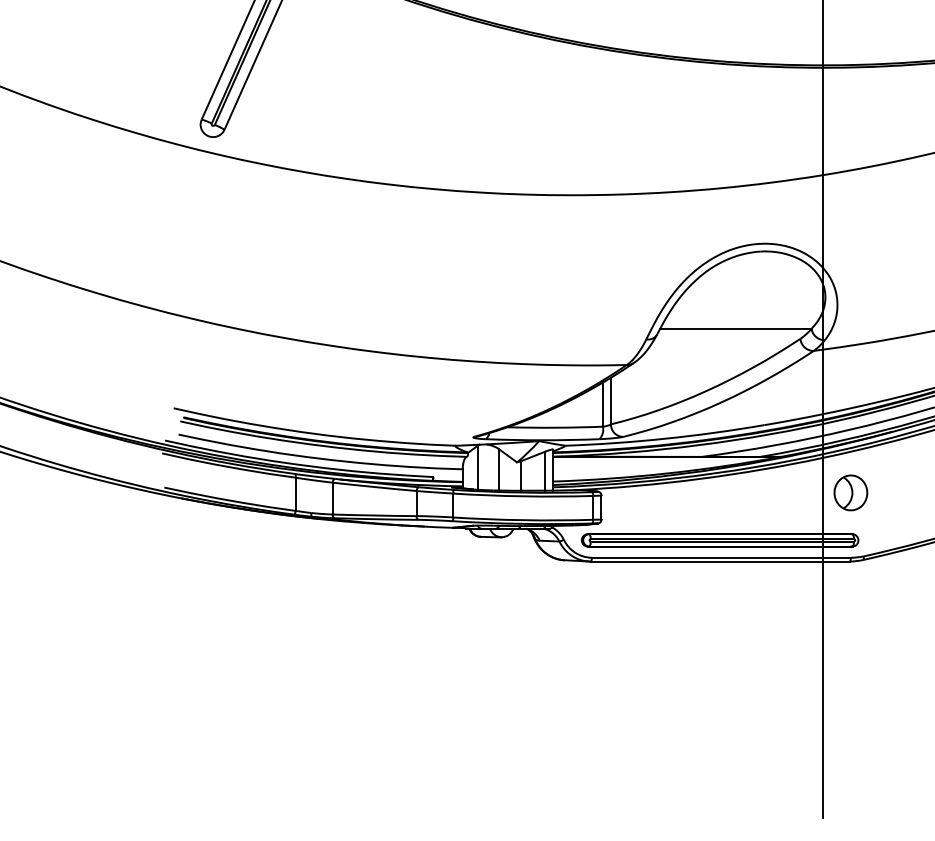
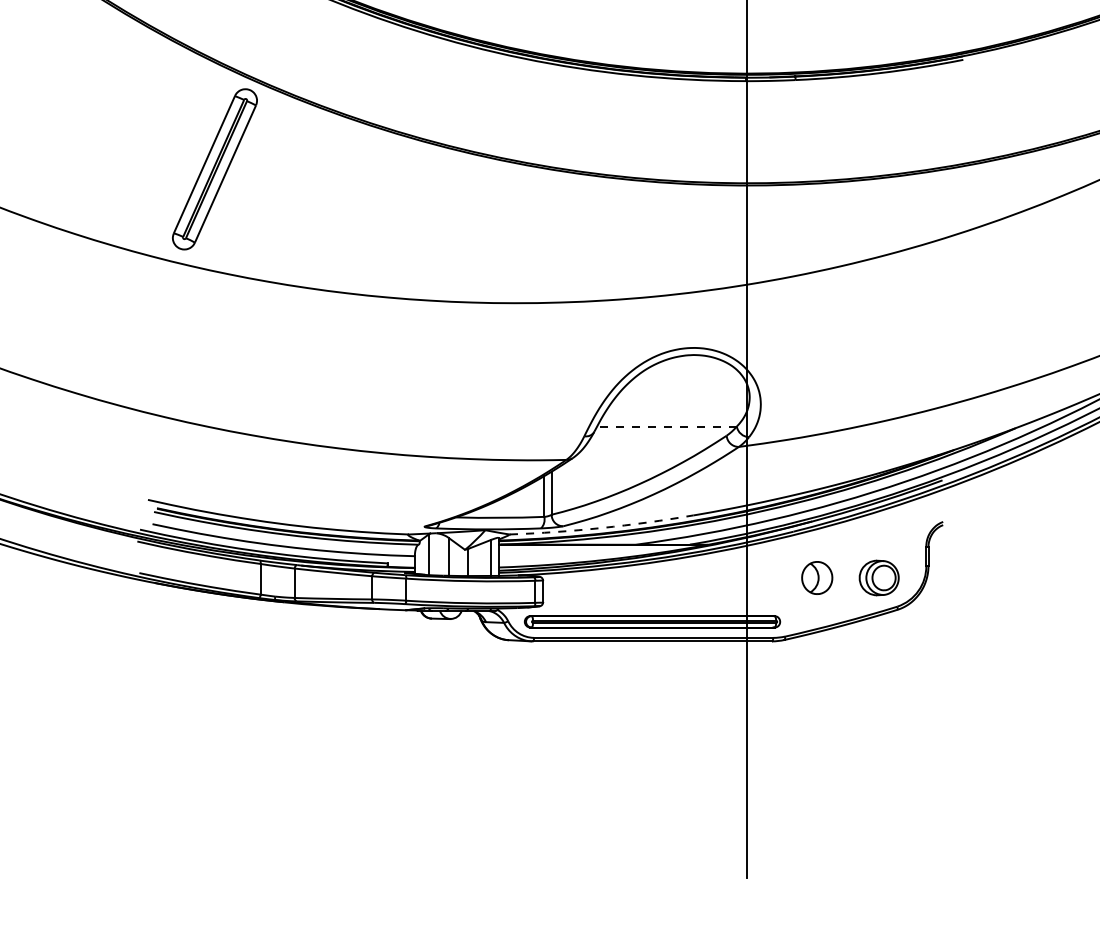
line: (736, 328) -> (667, 426), solid -> dashed
arc: (664, 439) -> (601, 528), solid -> dashed
part: (851, 492) -> (817, 577), moved

